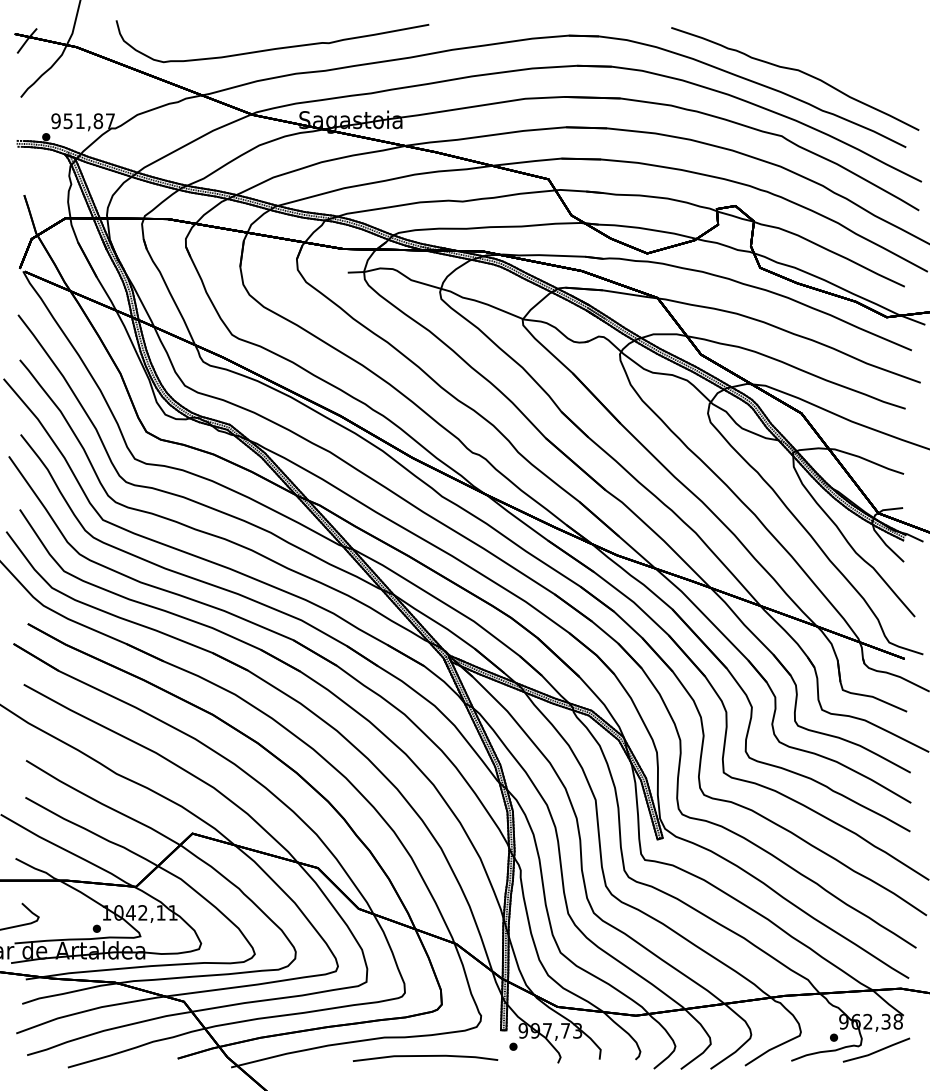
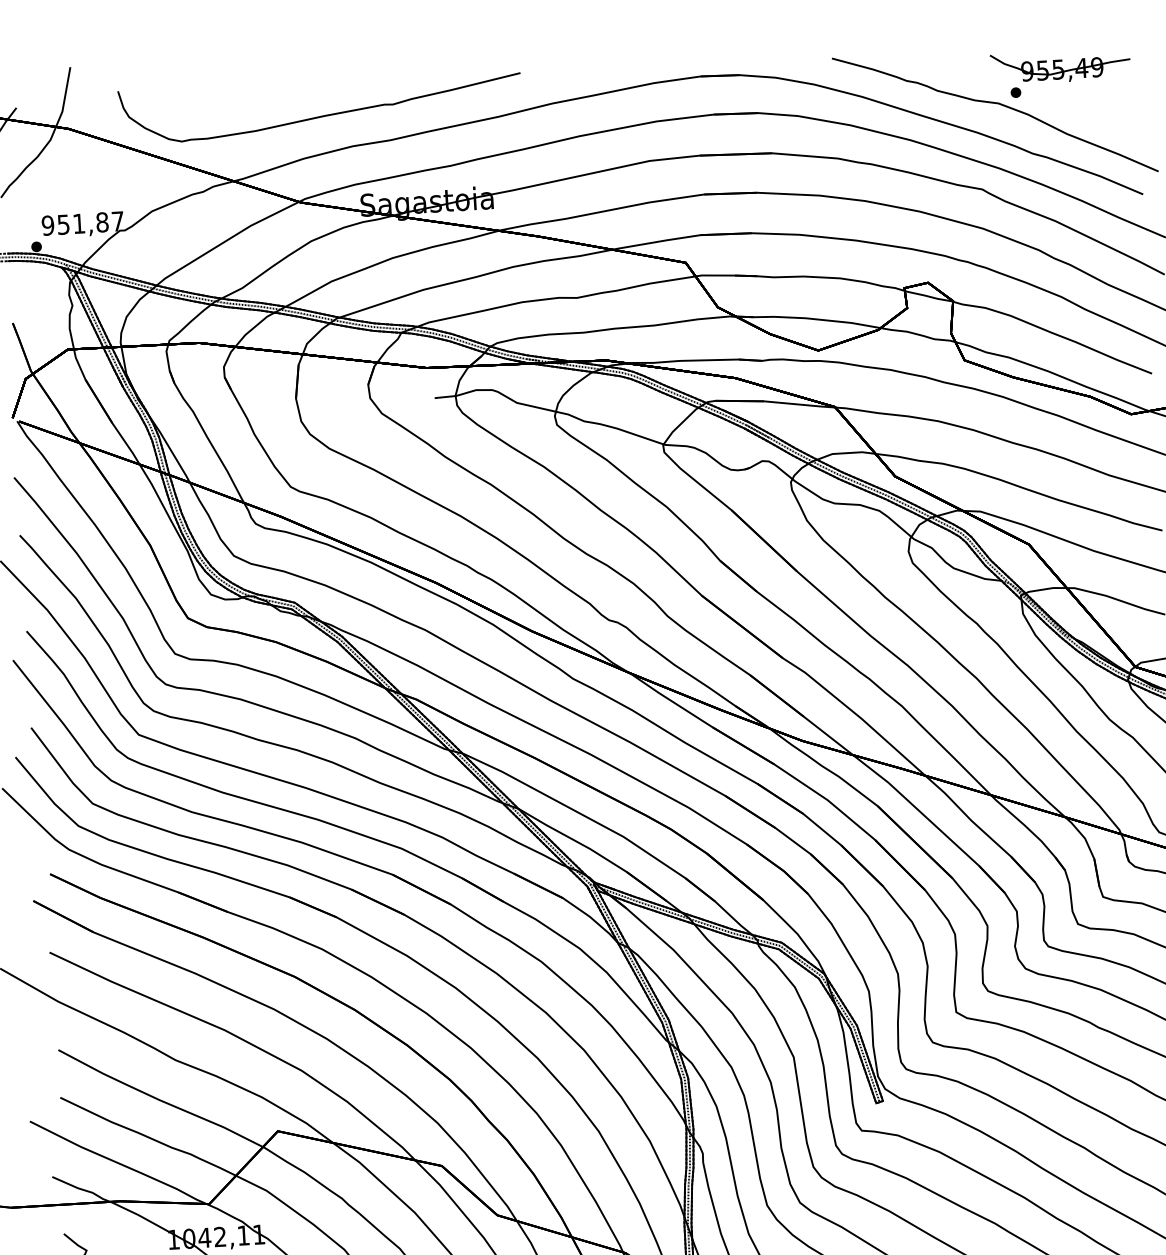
part: (847, 49) -> (1060, 72), added

